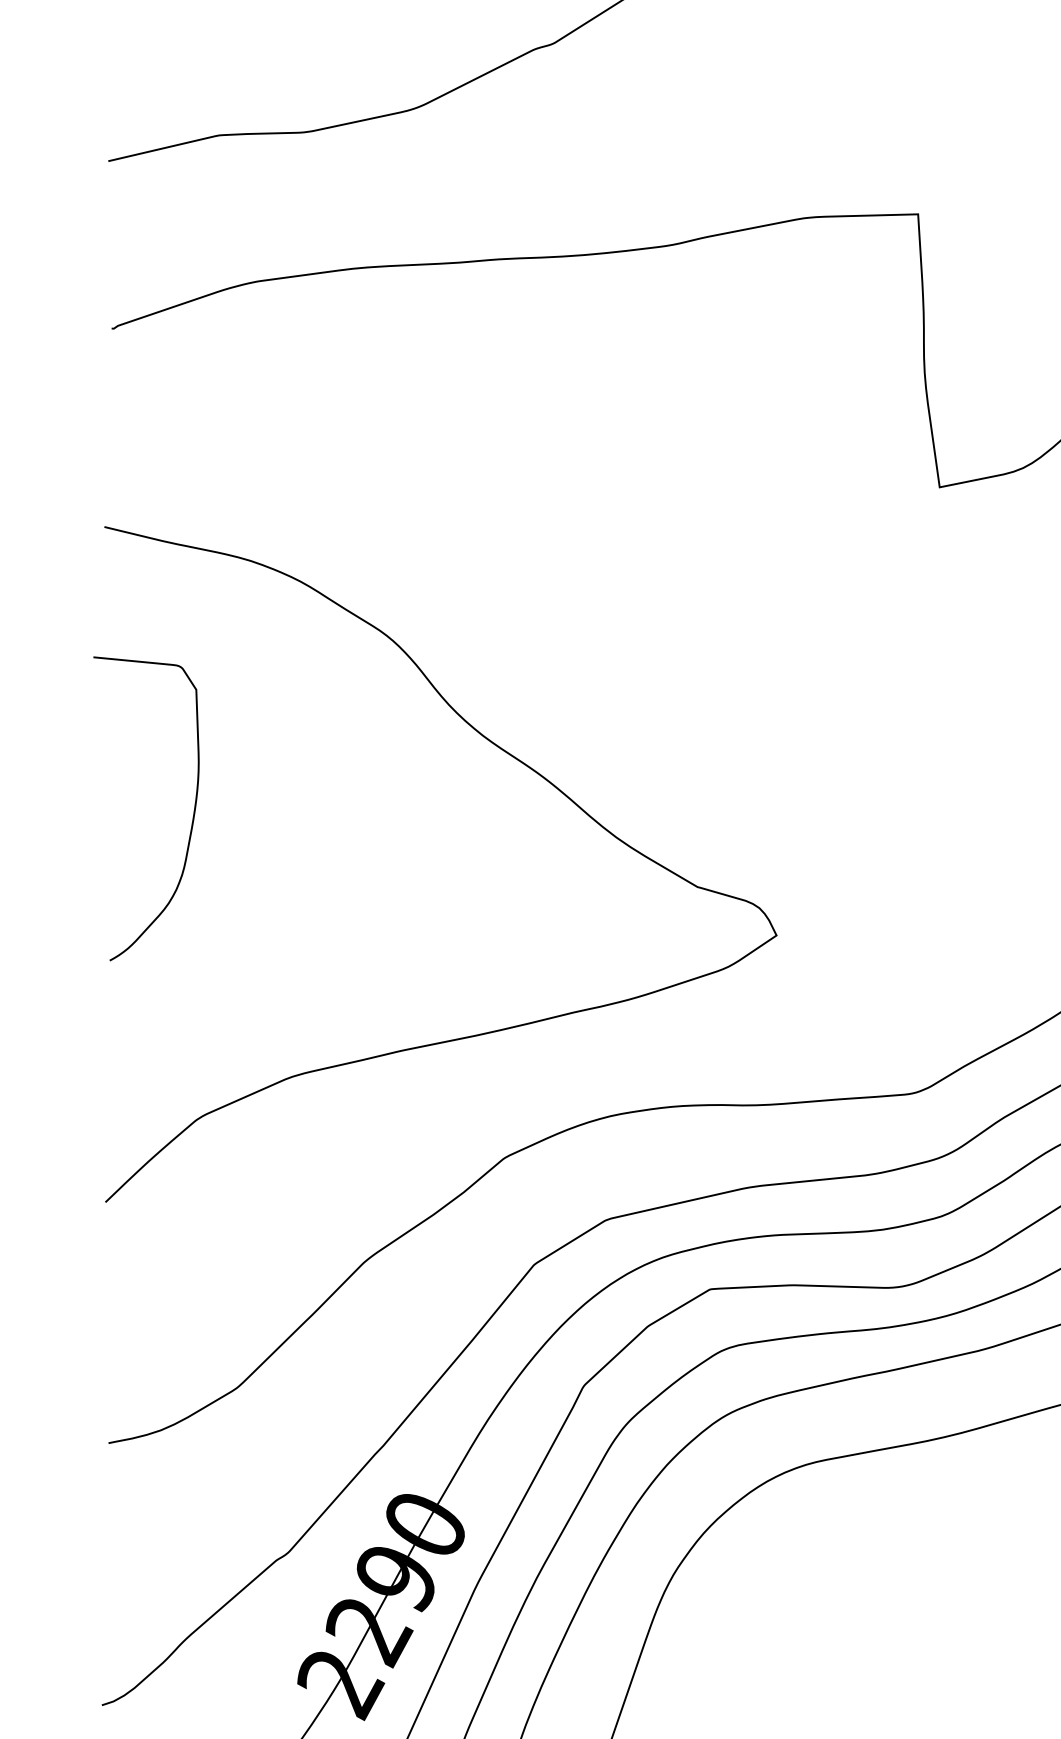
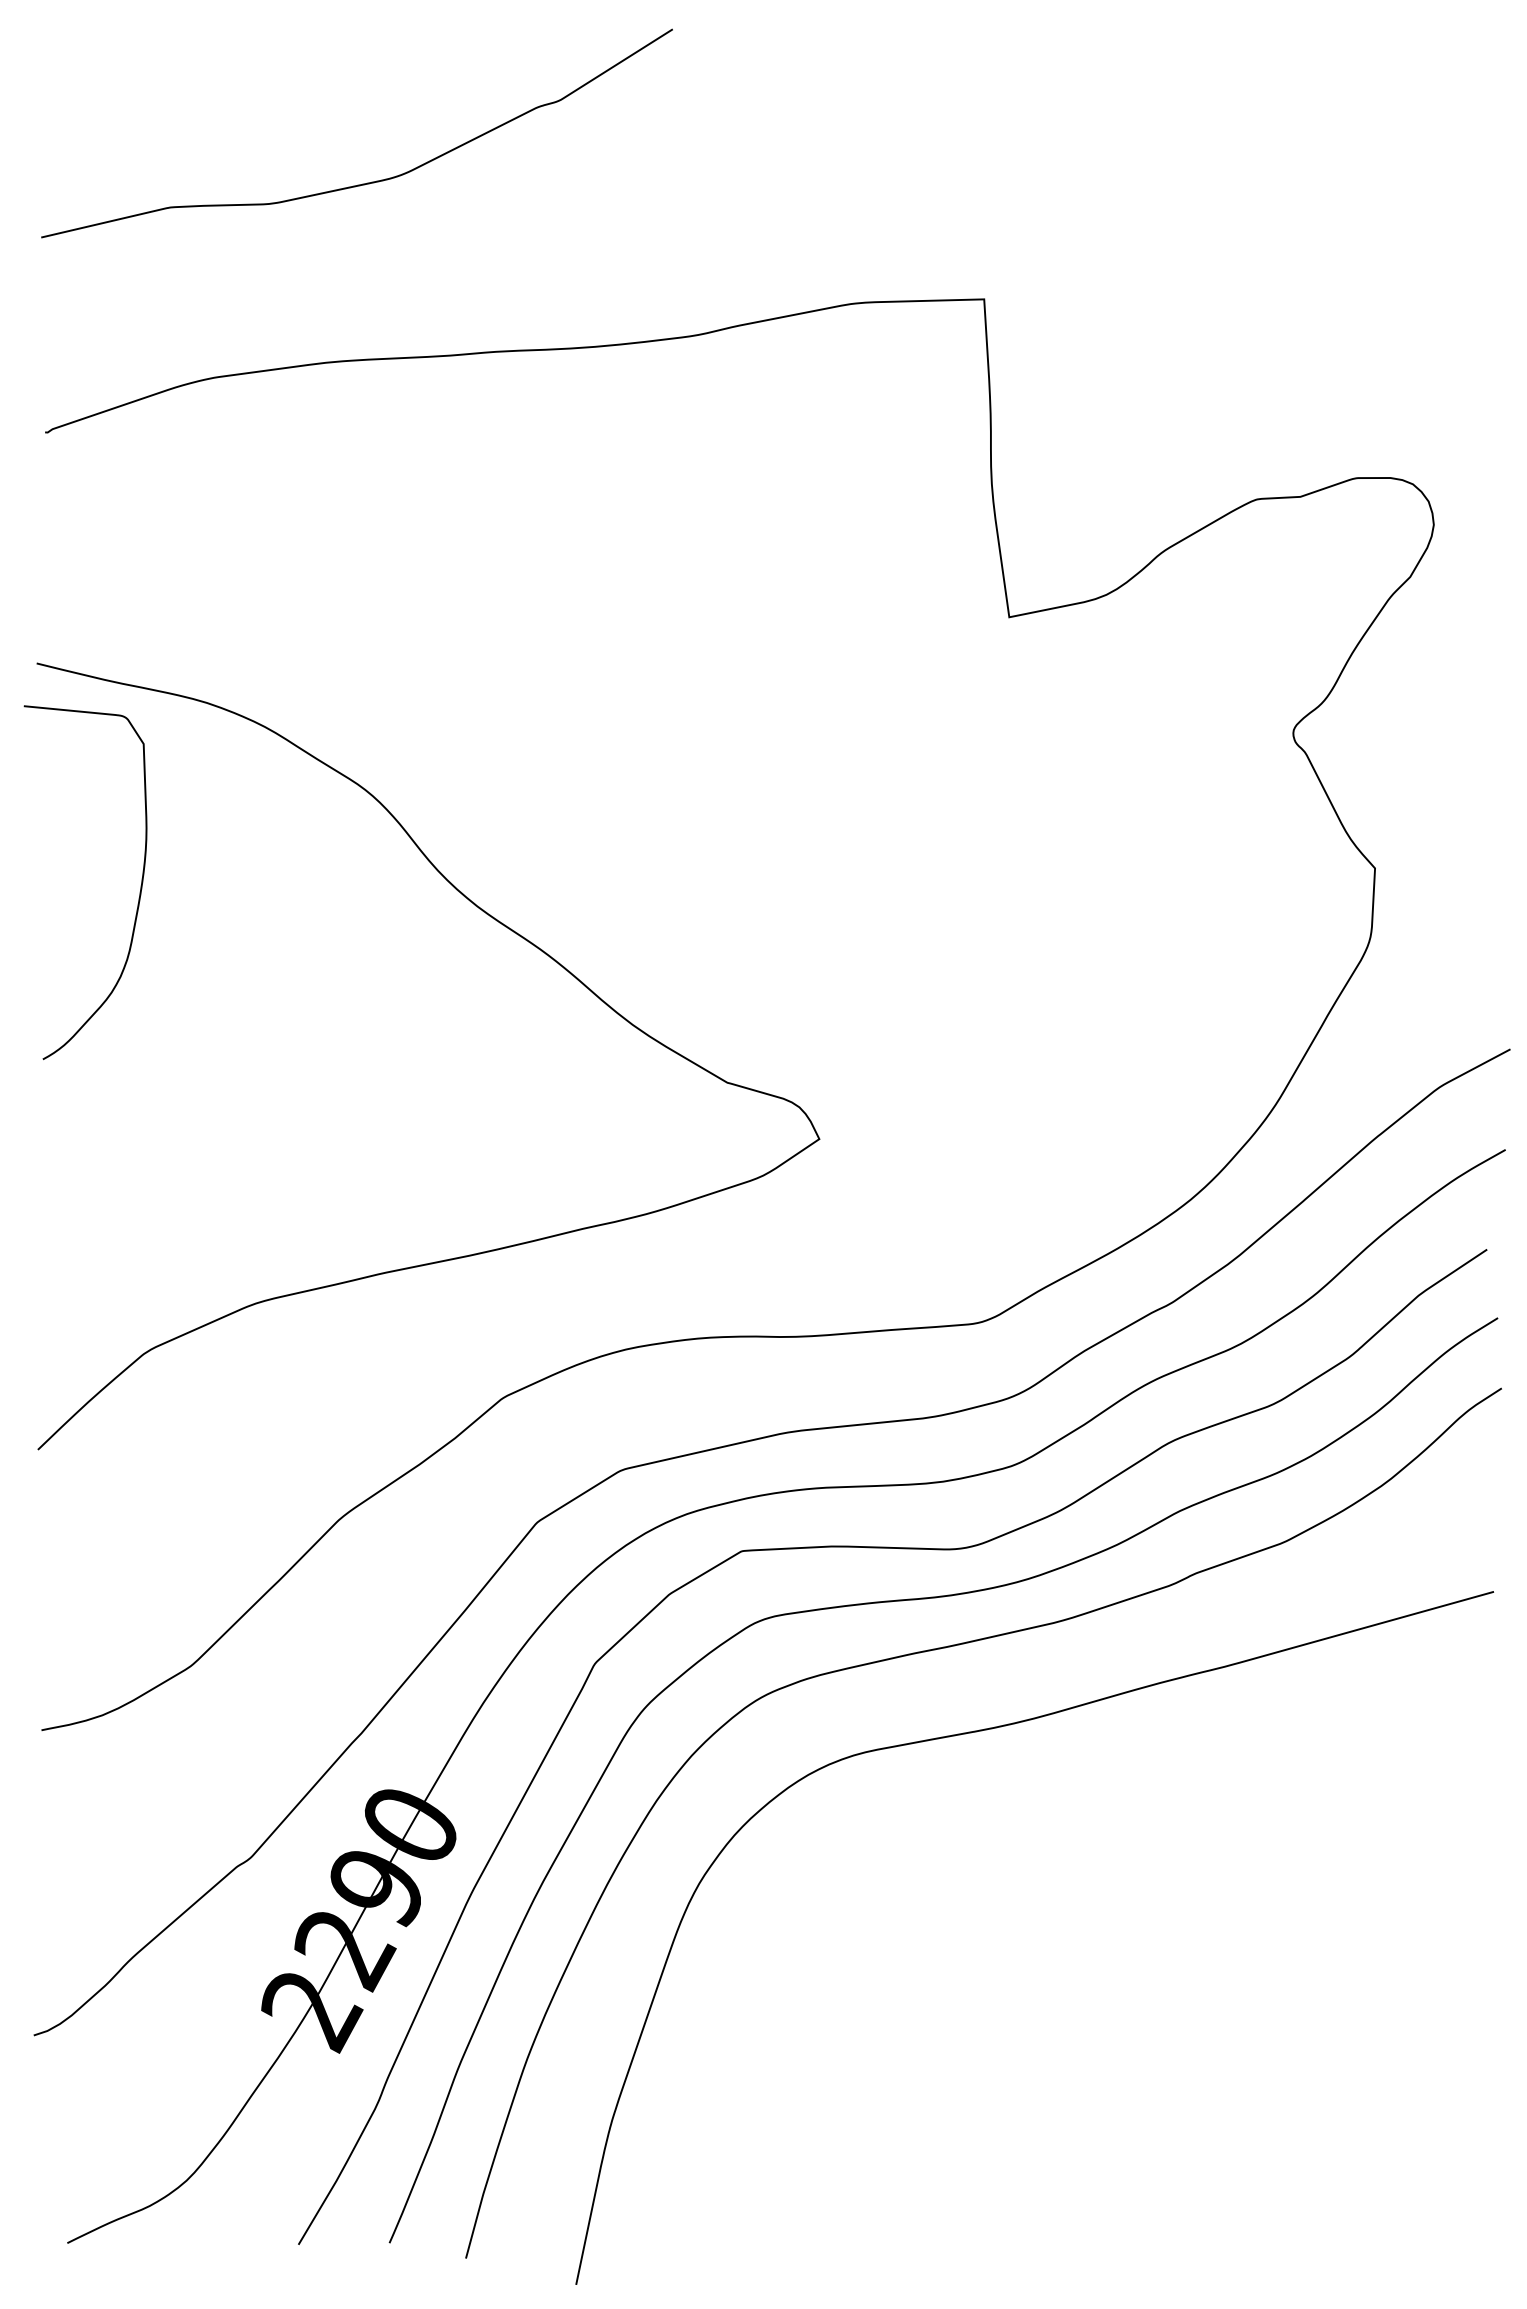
curve: (192, 817) -> (139, 892), moved

